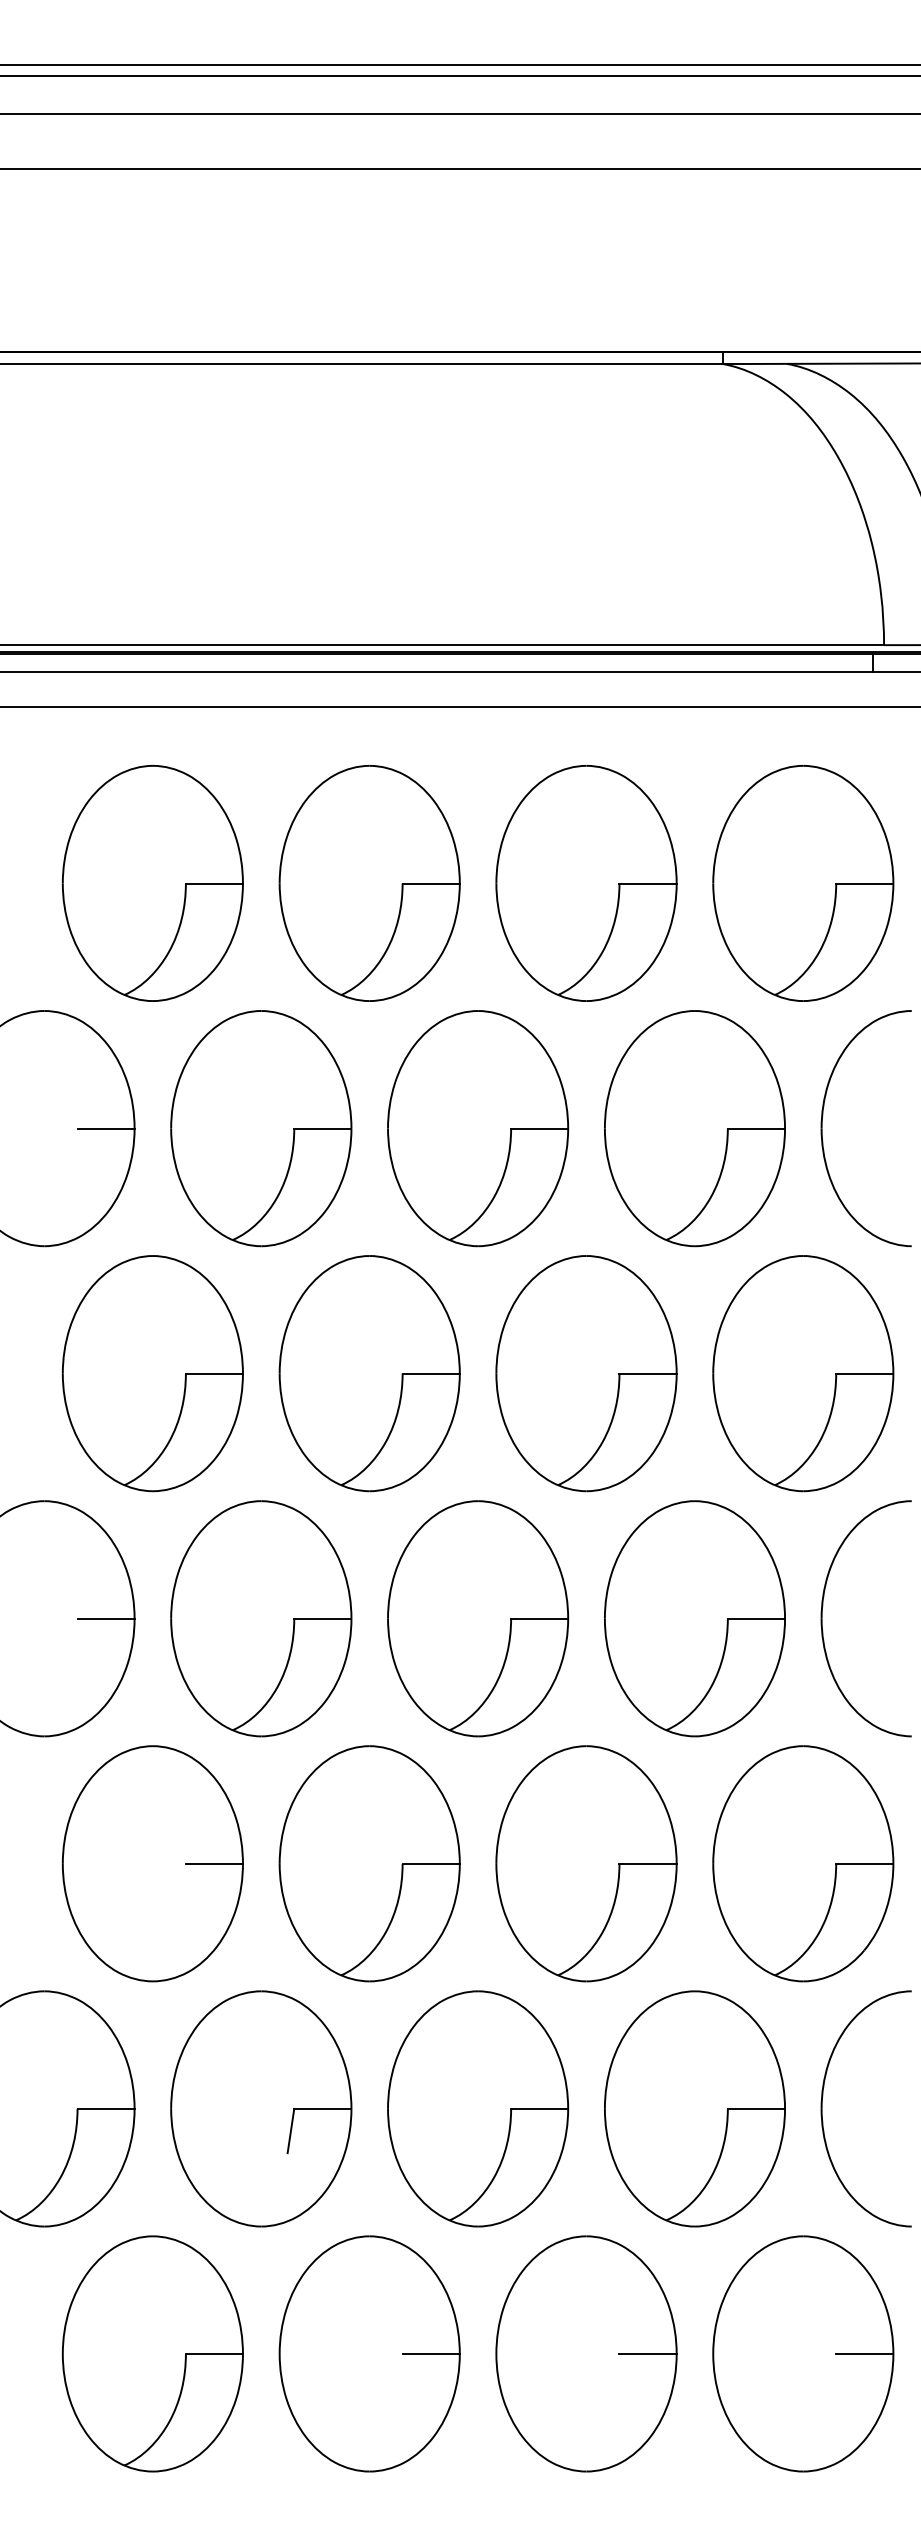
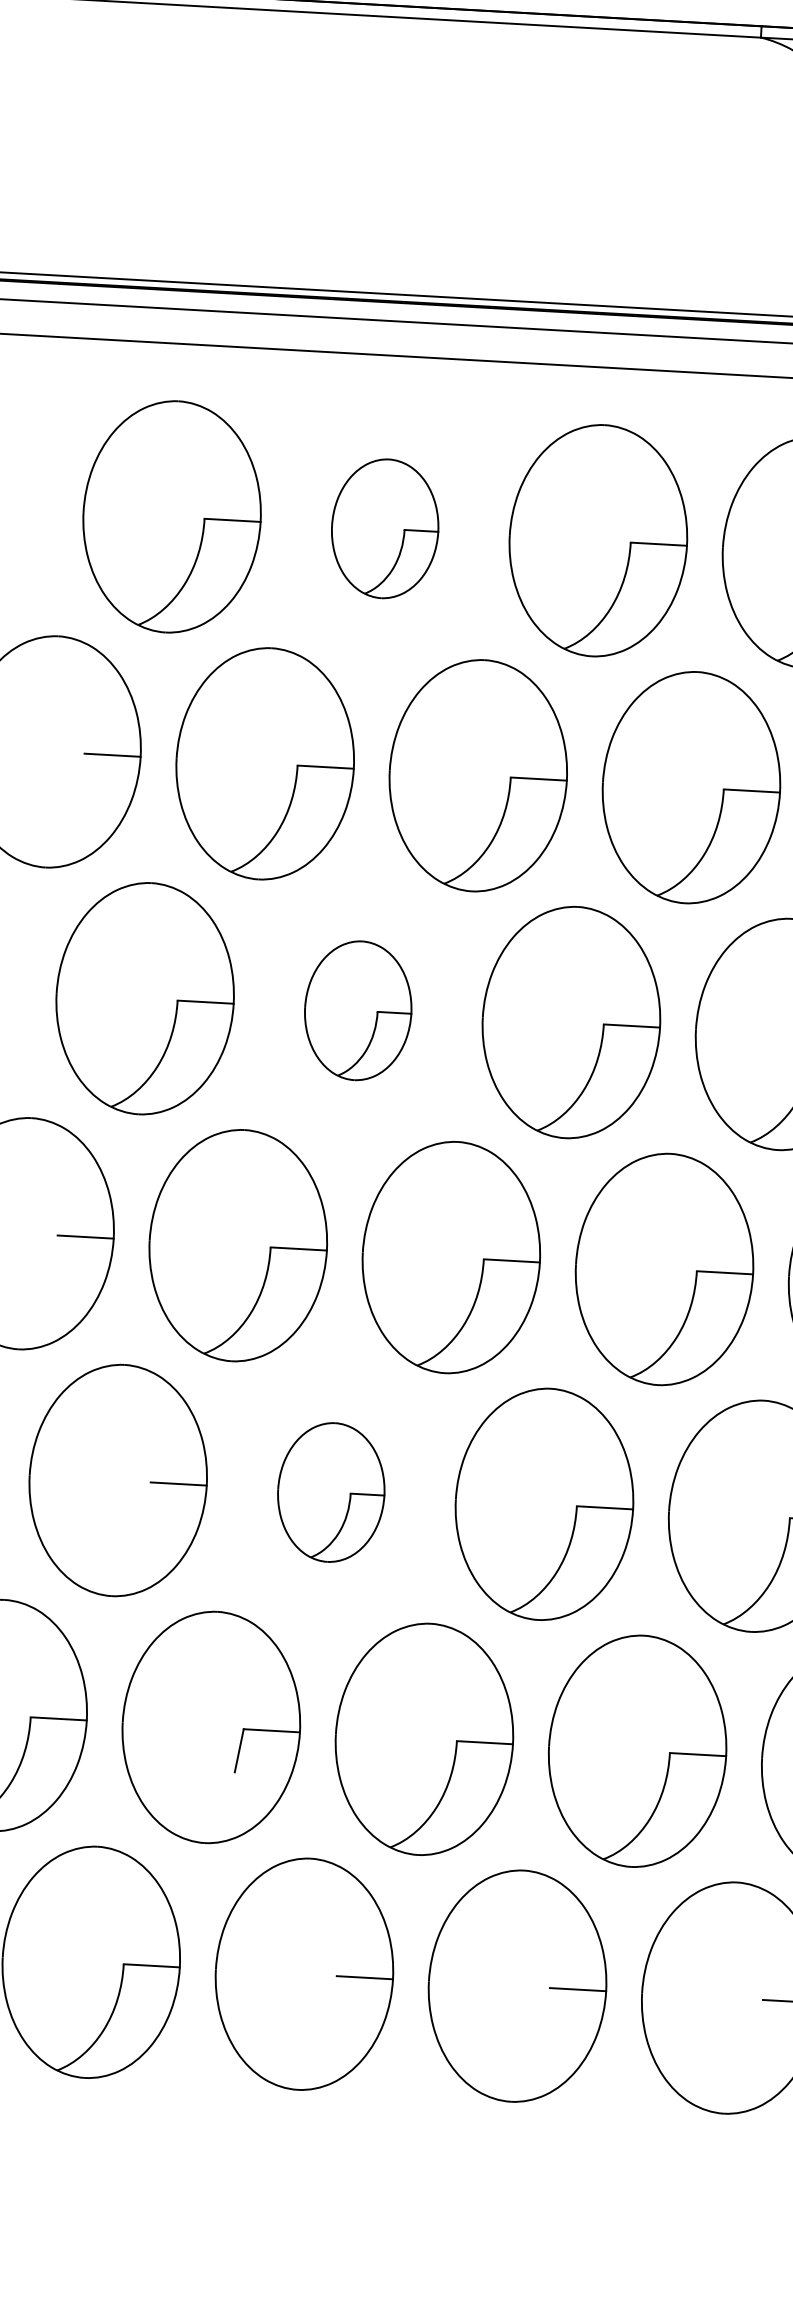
part: (369, 883) -> (385, 528), size x0.6
part: (369, 1373) -> (358, 1010), size x0.6
part: (369, 1863) -> (331, 1492), size x0.6

